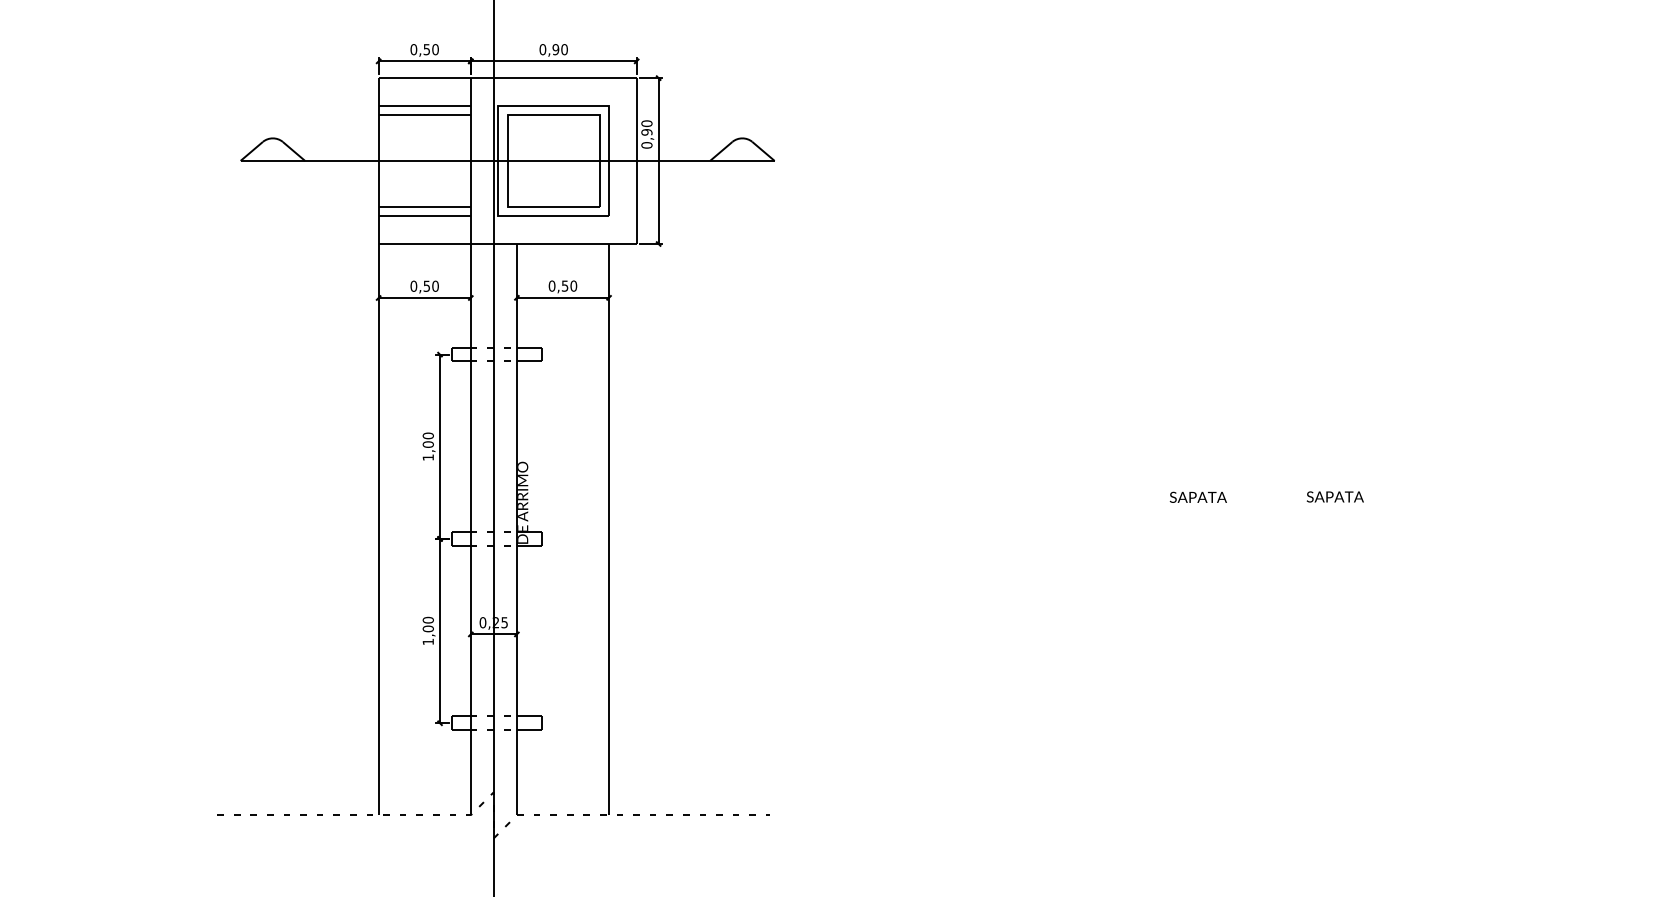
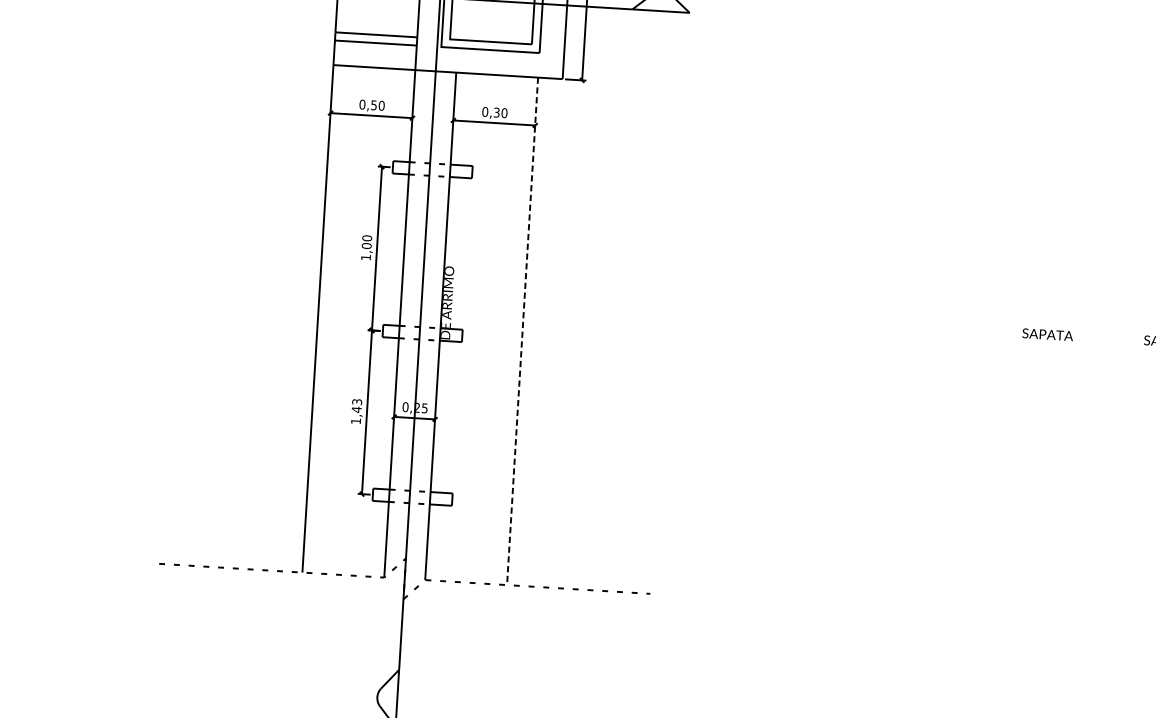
text: (565, 285) -> (497, 112), 0,50 -> 0,30
line: (609, 529) -> (523, 331), solid -> dashed
text: (427, 624) -> (356, 405), 1,00 -> 1,43

